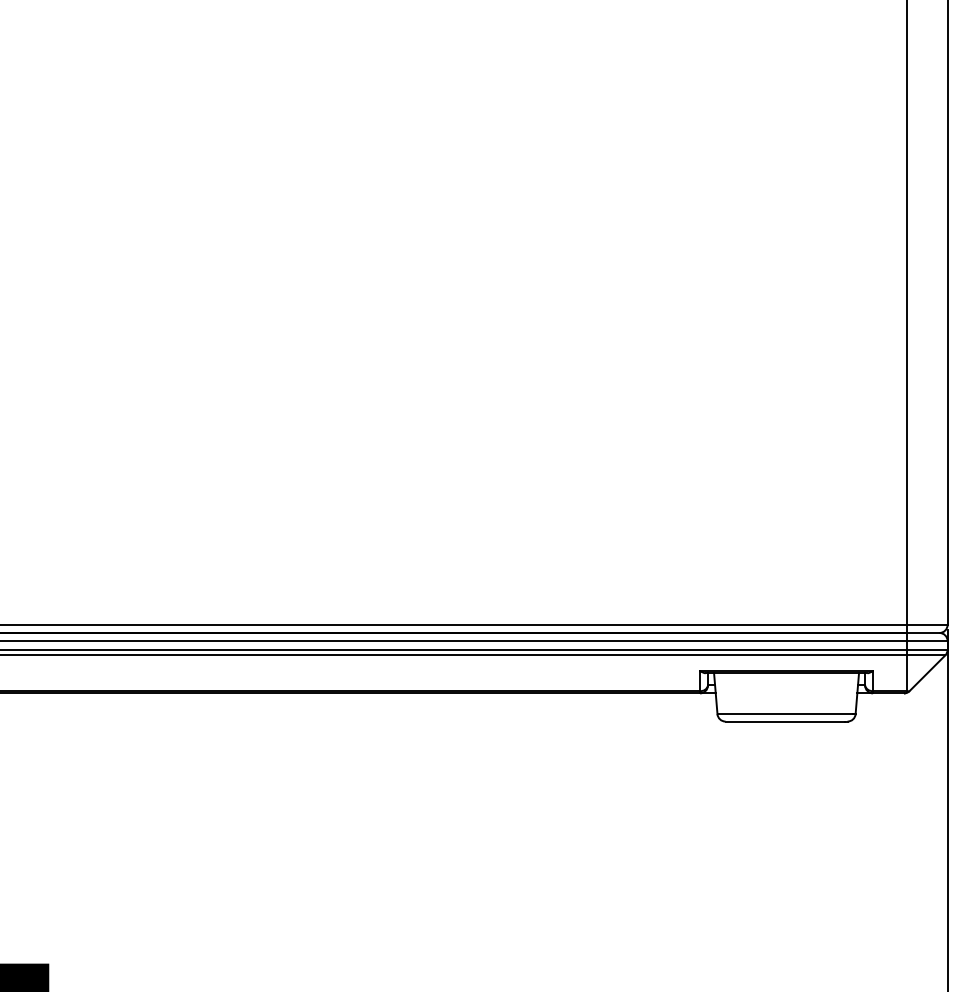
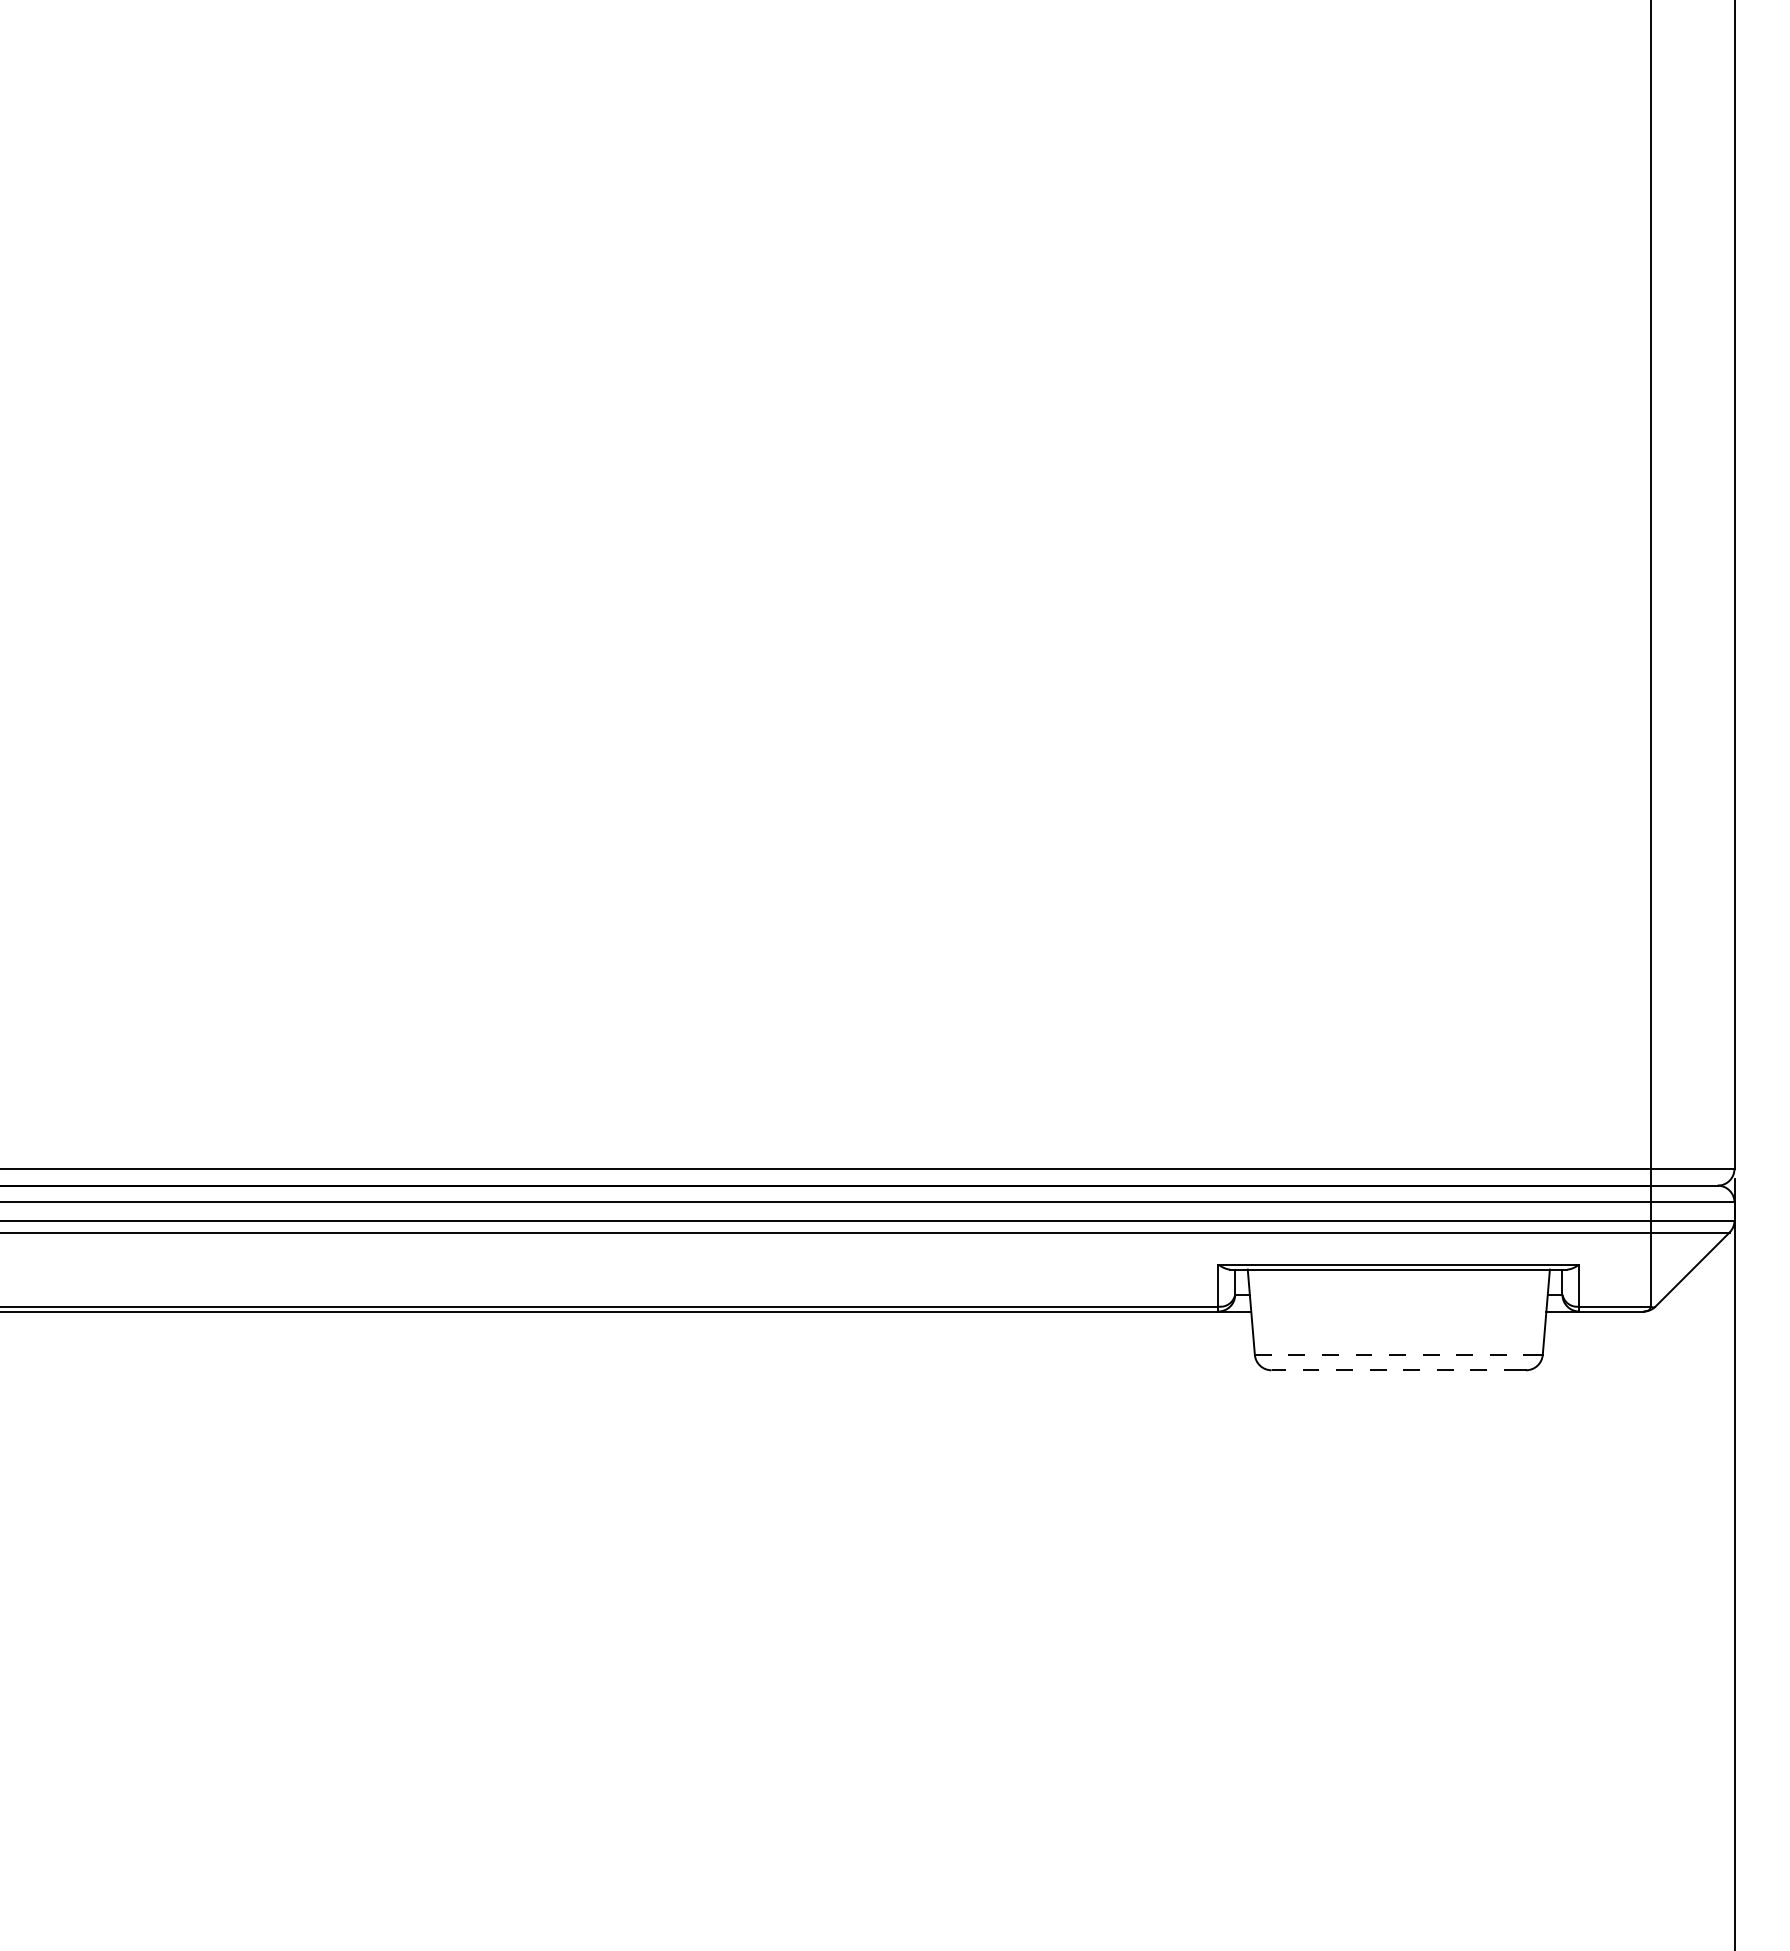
line: (785, 714) -> (1396, 1355), solid -> dashed
line: (785, 721) -> (1396, 1370), solid -> dashed

